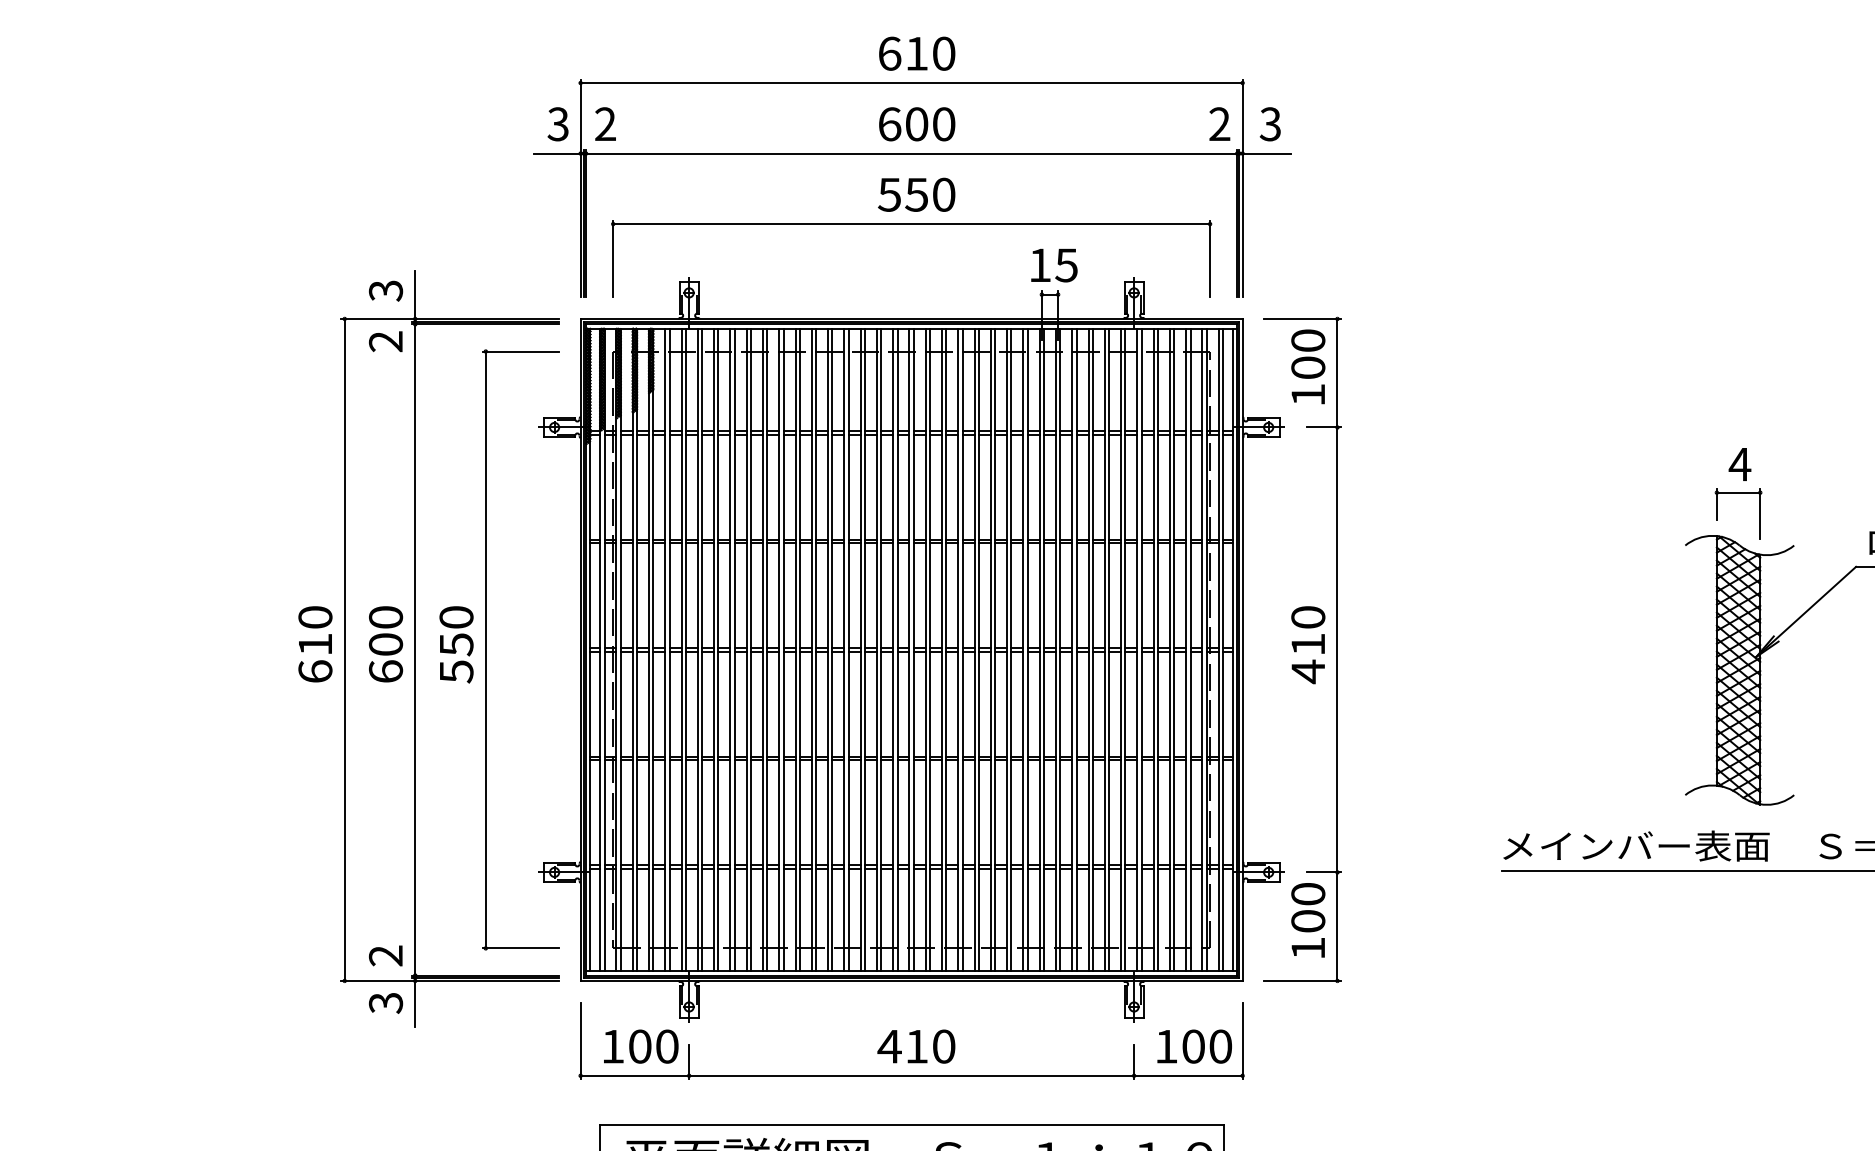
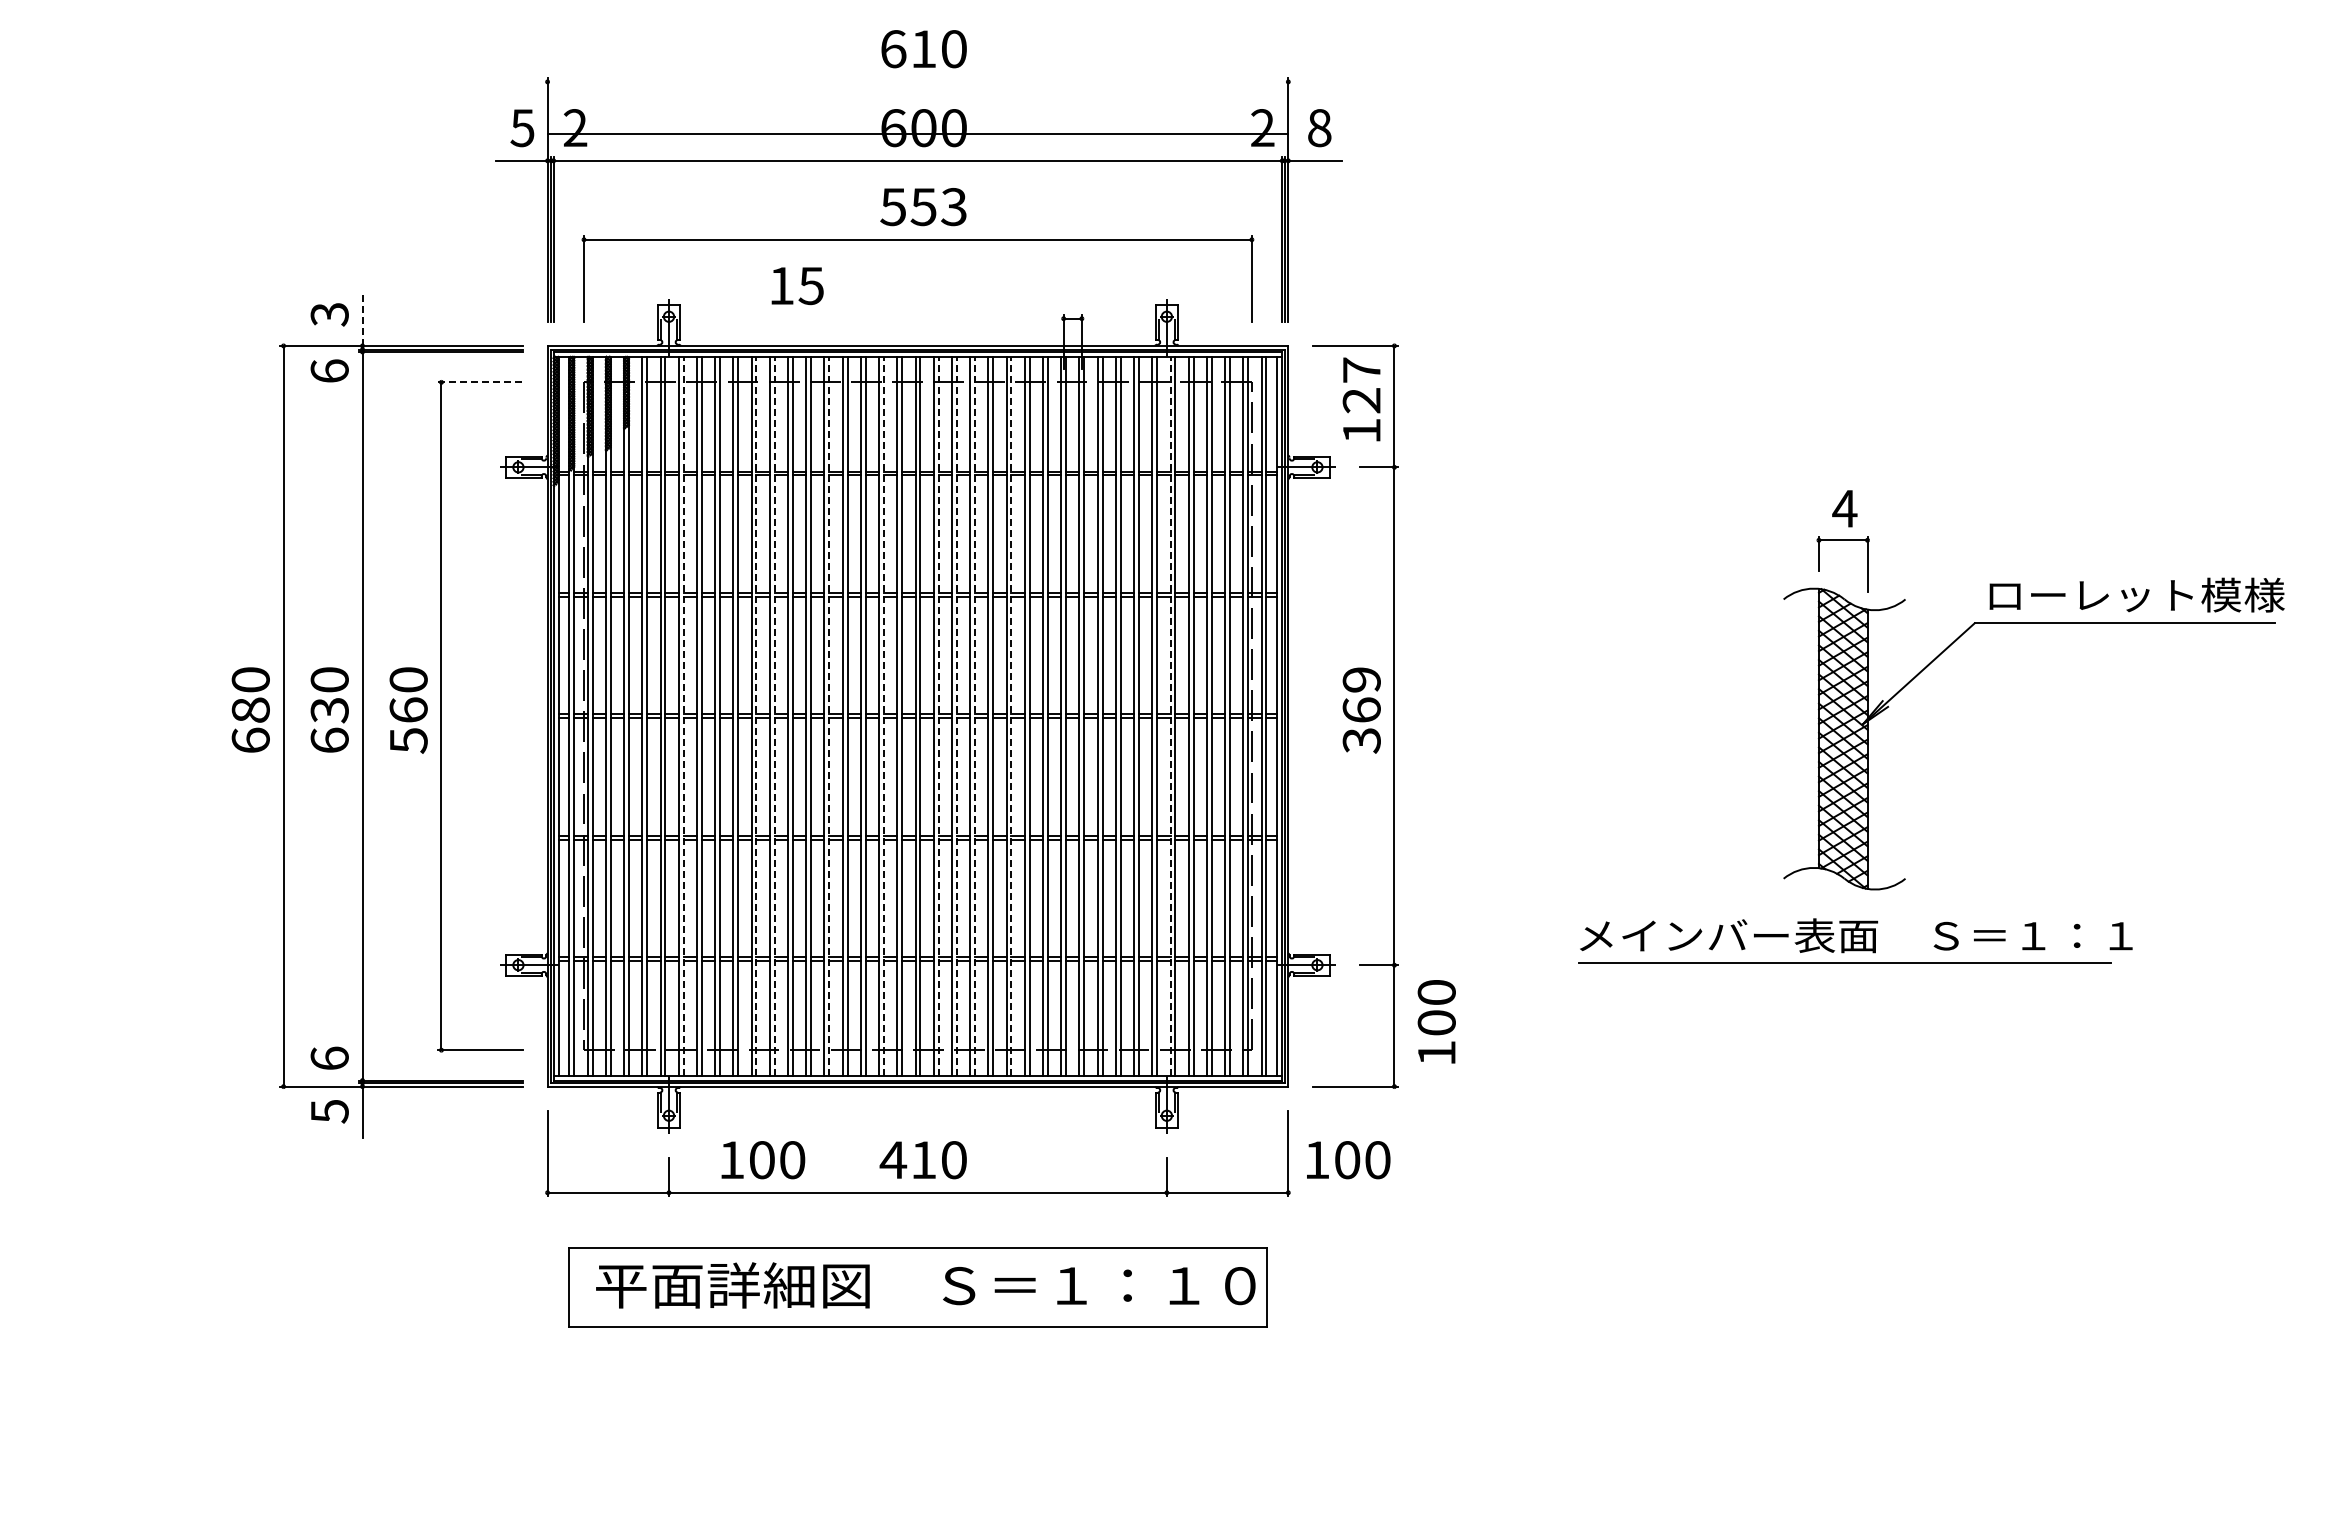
line: (911, 82) -> (917, 133), moved
text: (558, 123) -> (522, 127), 3 -> 5
text: (1270, 124) -> (1319, 128), 3 -> 8
text: (943, 195) -> (953, 207), 550 -> 553
text: (1054, 265) -> (797, 286), moved
line: (415, 295) -> (362, 319), solid -> dashed
text: (385, 340) -> (329, 370), 2 -> 6
line: (520, 351) -> (480, 382), solid -> dashed
text: (1308, 354) -> (1361, 385), 100 -> 127
text: (315, 643) -> (250, 709), 610 -> 680
text: (385, 644) -> (329, 710), 600 -> 630
text: (456, 644) -> (408, 710), 550 -> 560
text: (1308, 644) -> (1361, 710), 410 -> 369
line: (702, 649) -> (683, 715), solid -> dashed
line: (767, 649) -> (756, 715), solid -> dashed
line: (783, 649) -> (774, 715), solid -> dashed
line: (832, 649) -> (829, 715), solid -> dashed
line: (880, 649) -> (883, 715), solid -> dashed
line: (930, 649) -> (938, 715), solid -> dashed
line: (946, 649) -> (956, 715), solid -> dashed
line: (963, 649) -> (975, 715), solid -> dashed
line: (995, 649) -> (1011, 715), solid -> dashed
line: (1137, 649) -> (1170, 715), solid -> dashed
text: (1308, 920) -> (1436, 1021), moved
text: (385, 955) -> (329, 1058), 2 -> 6
text: (385, 1003) -> (329, 1111), 3 -> 5
text: (641, 1046) -> (763, 1160), moved
text: (1194, 1046) -> (1348, 1160), moved

